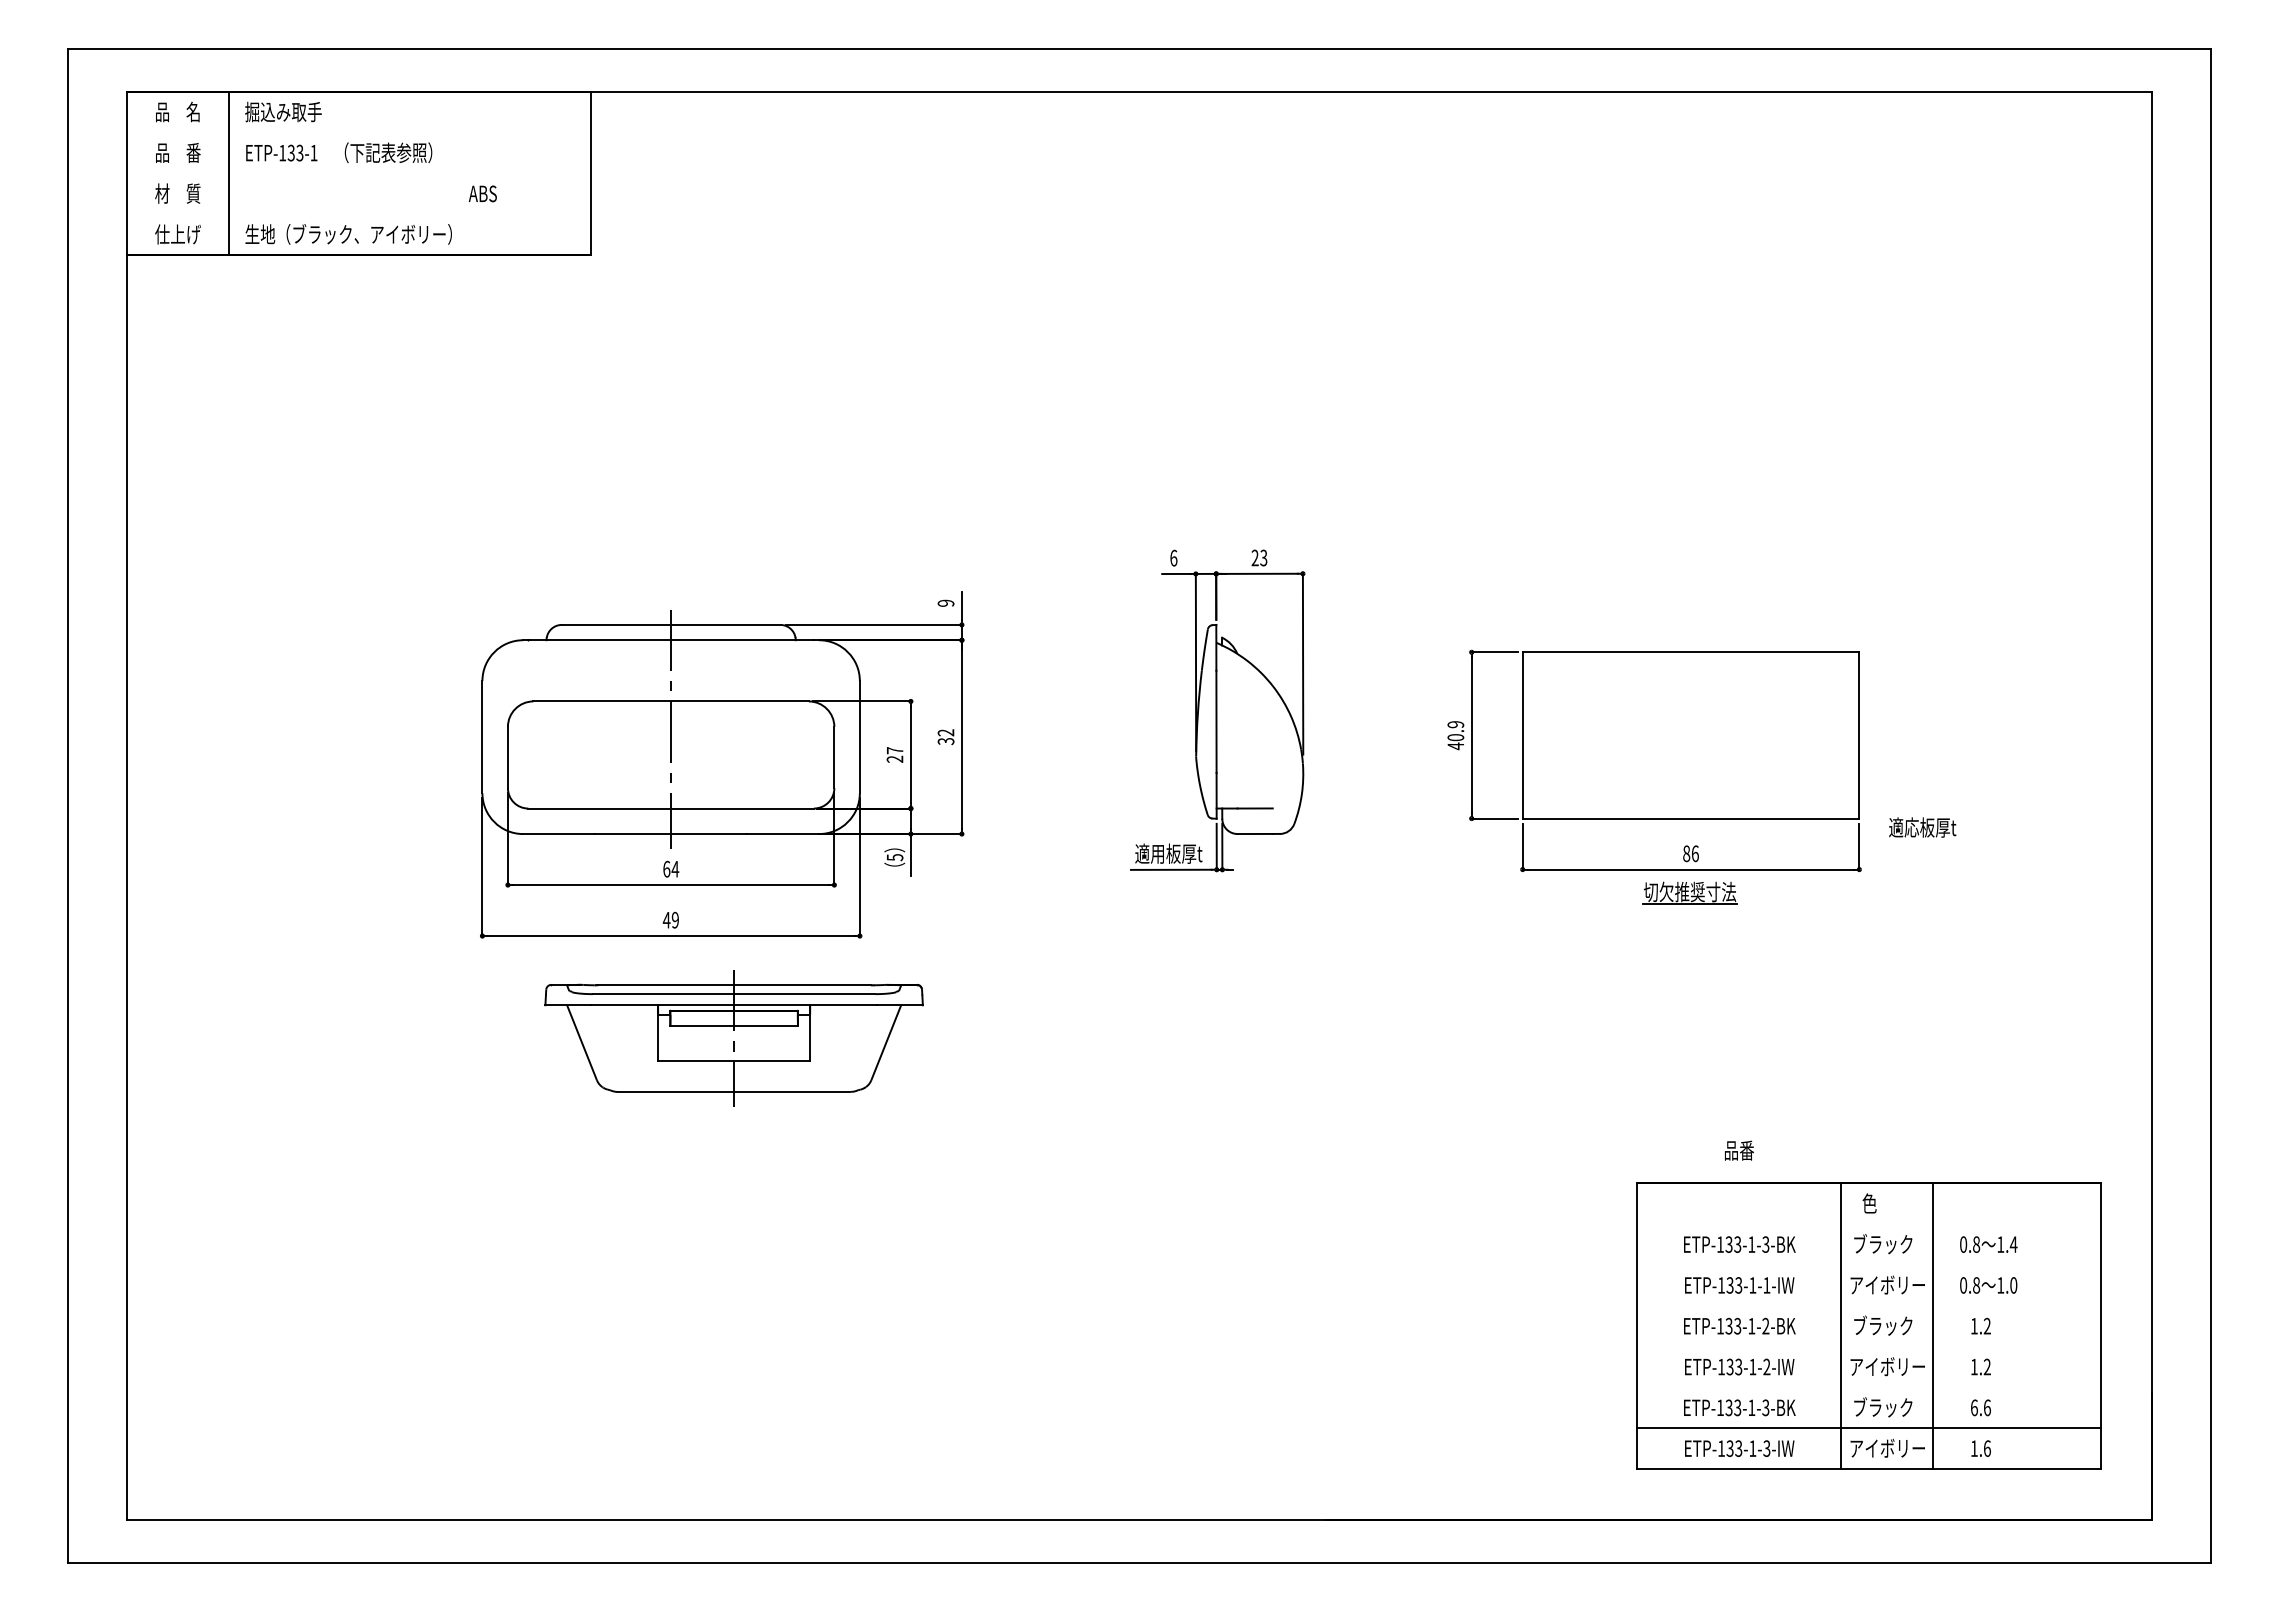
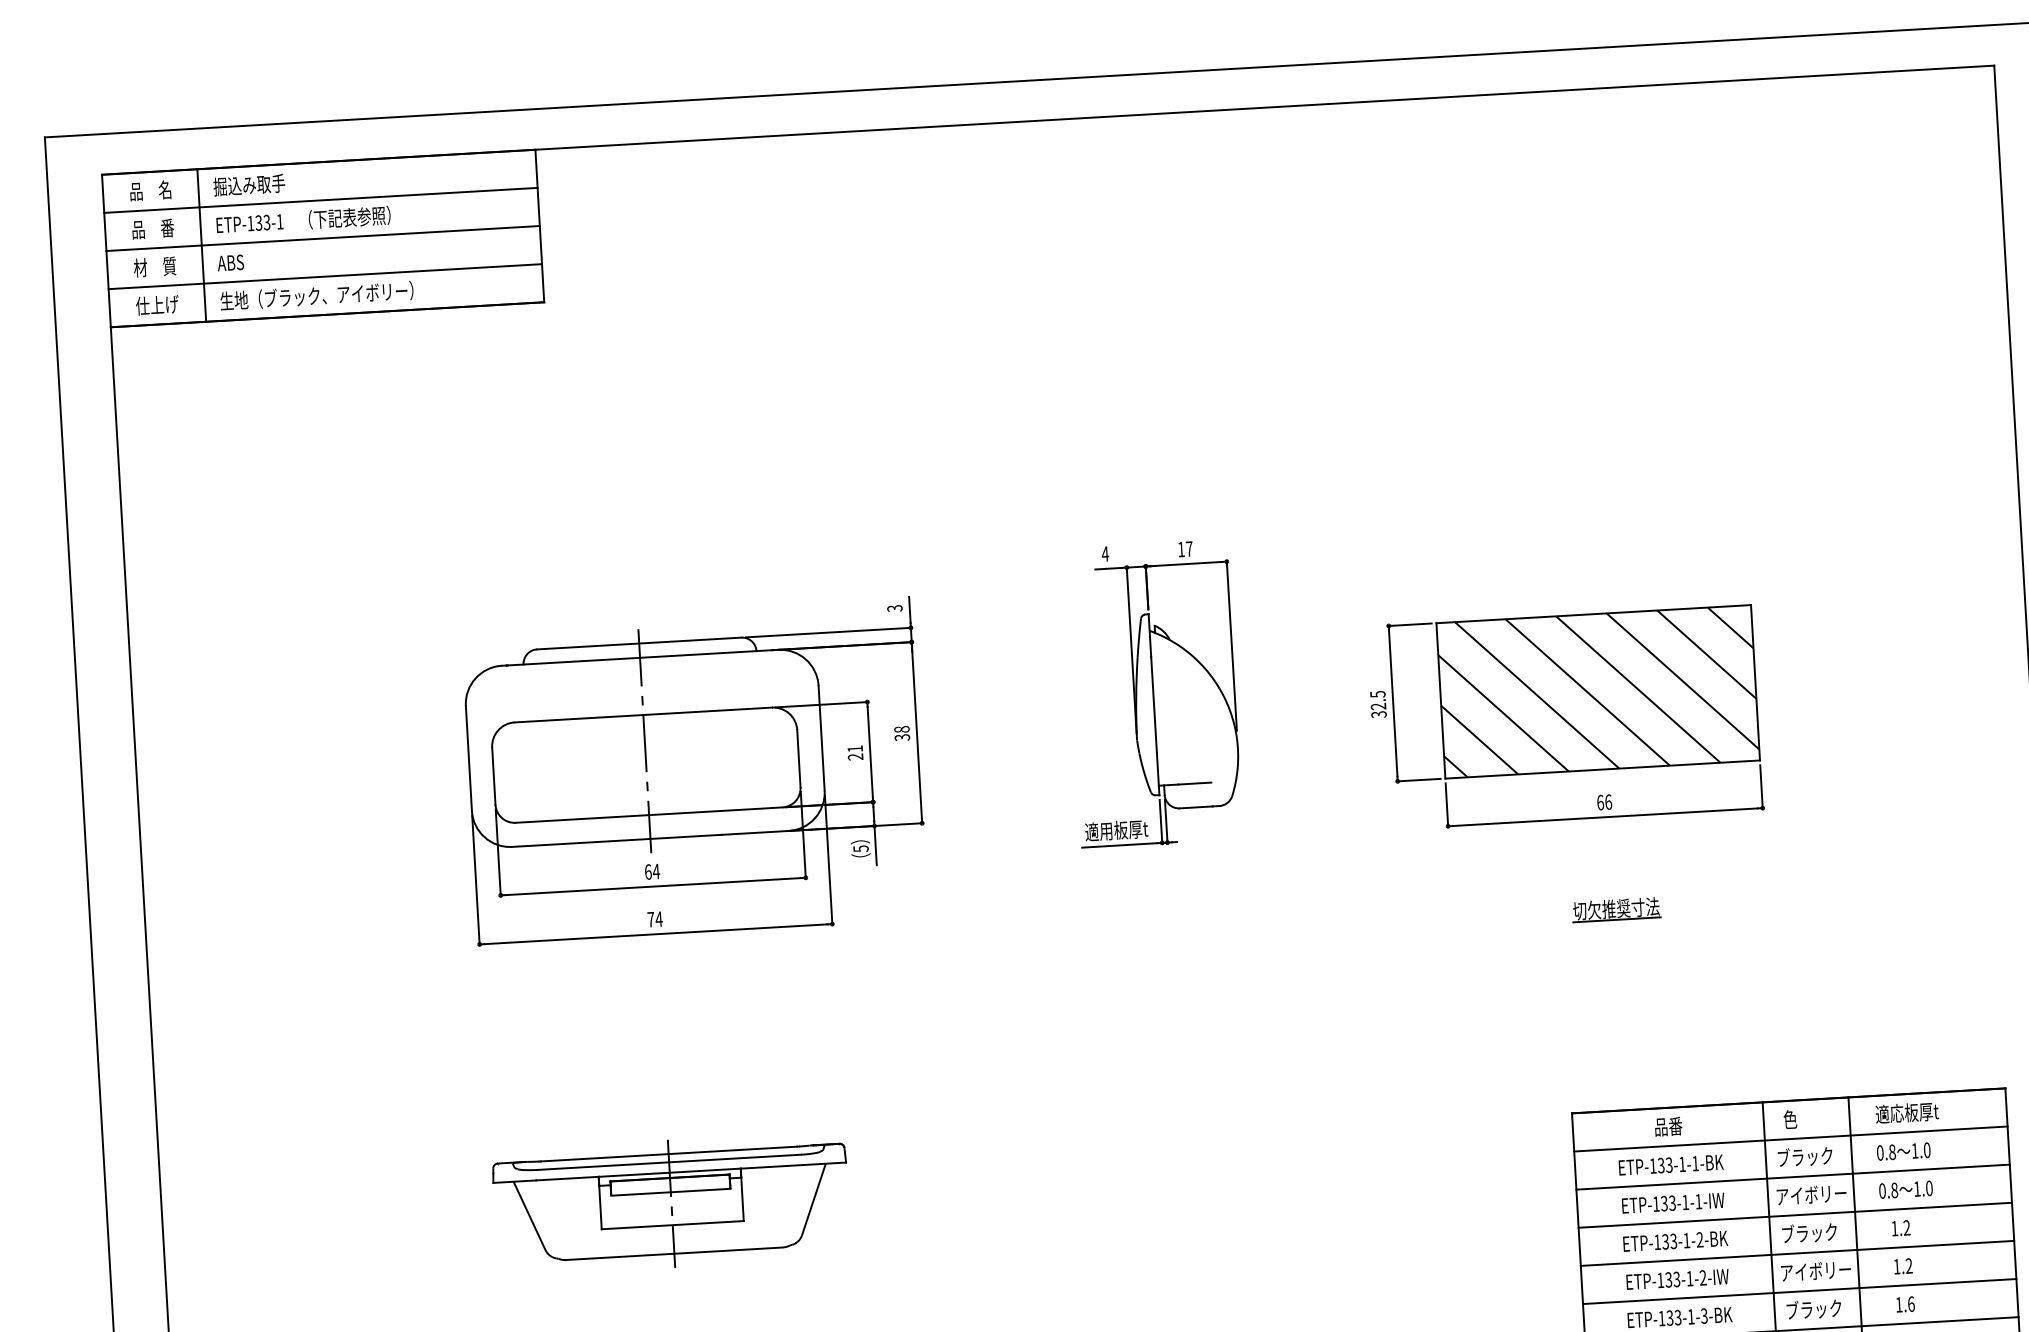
line: (358, 132) -> (320, 200), added
line: (358, 173) -> (322, 238), added
text: (482, 193) -> (230, 262), moved
line: (358, 214) -> (324, 276), added
text: (1173, 557) -> (1105, 553), 6 -> 4
text: (1259, 557) -> (1185, 548), 23 -> 17
text: (946, 602) -> (895, 607), 9 -> 3
text: (945, 732) -> (901, 729), 32 -> 38
text: (1455, 735) -> (1378, 704), 40.9 -> 32.5
hatch: (1690, 735) -> (1597, 691), added
text: (895, 750) -> (855, 748), 27 -> 21
text: (1922, 827) -> (1906, 1112), moved
text: (1686, 853) -> (1600, 802), 86 -> 66
part: (1689, 892) -> (1615, 909), moved
text: (670, 919) -> (654, 918), 49 -> 74
part: (733, 1038) -> (670, 1203), moved
text: (1739, 1150) -> (1668, 1126), moved
line: (1868, 1224) -> (1790, 1139), added
text: (1765, 1244) -> (1695, 1163), ETP-133-1-3-BK -> ETP-133-1-1-BK
text: (2013, 1244) -> (1926, 1150), 1.4 -> 1.0
line: (1868, 1265) -> (1792, 1177), added
line: (1868, 1305) -> (1794, 1214), added
line: (1868, 1346) -> (1796, 1253), added
line: (1868, 1387) -> (1799, 1291), added
text: (1974, 1407) -> (1899, 1304), 6.6 -> 1.6

